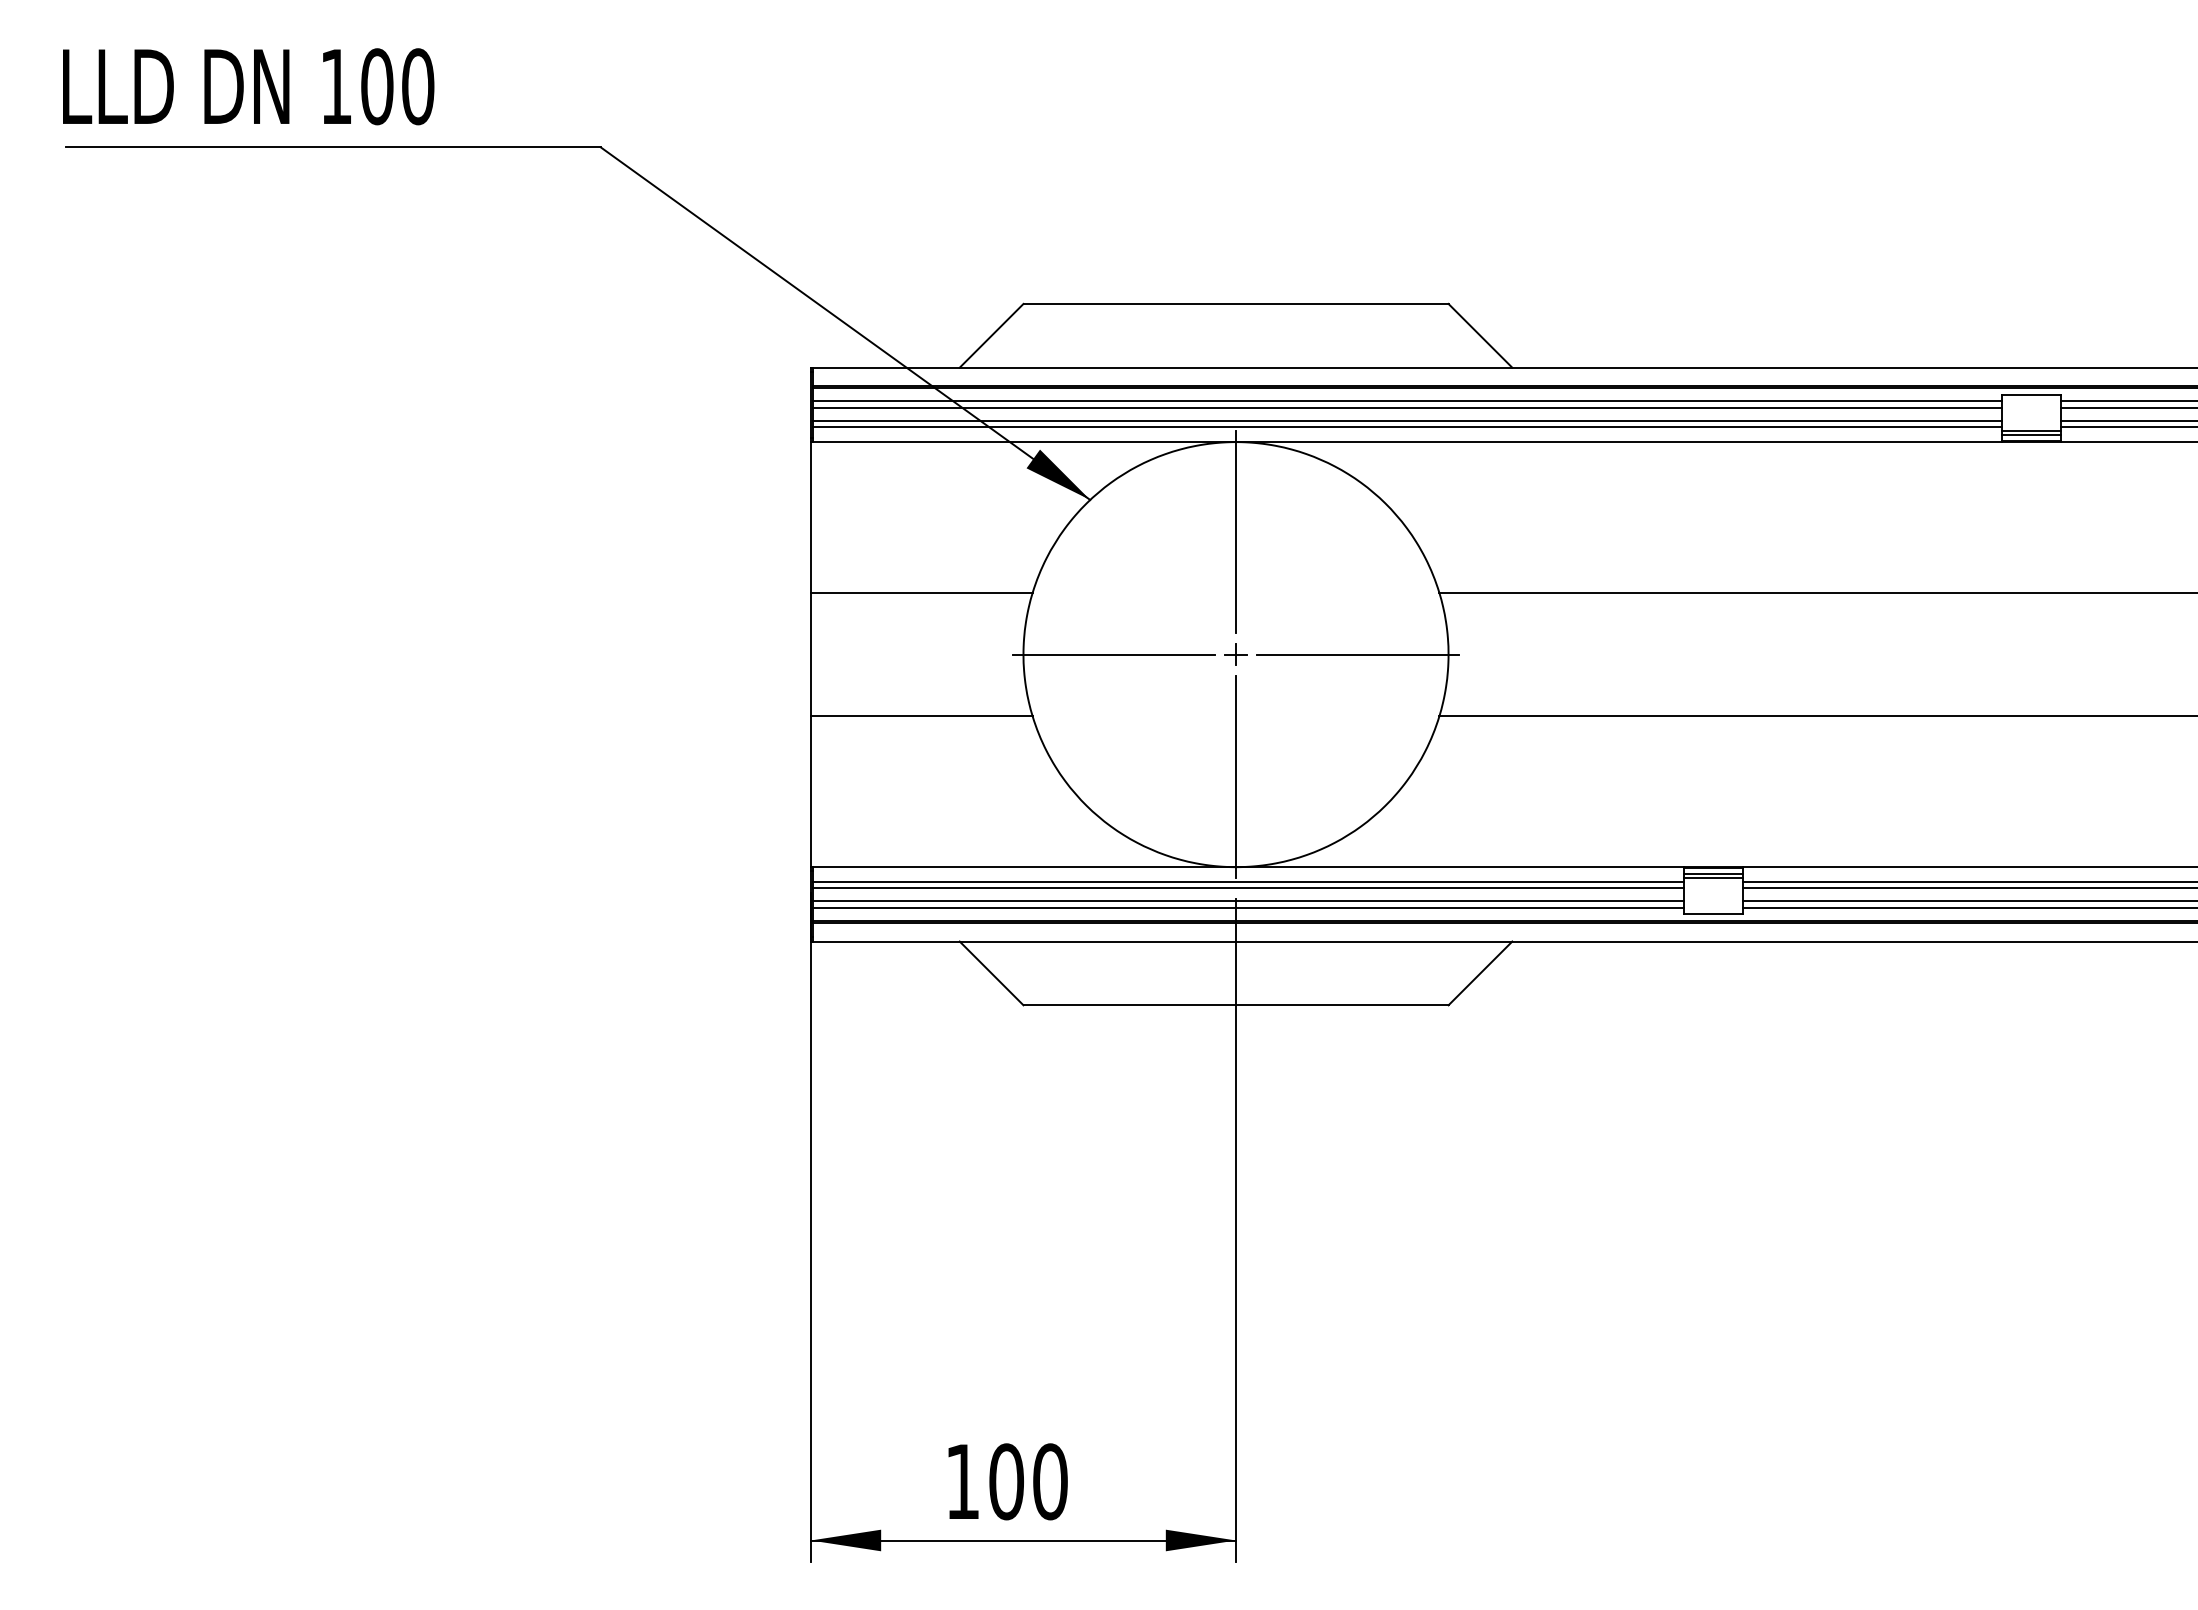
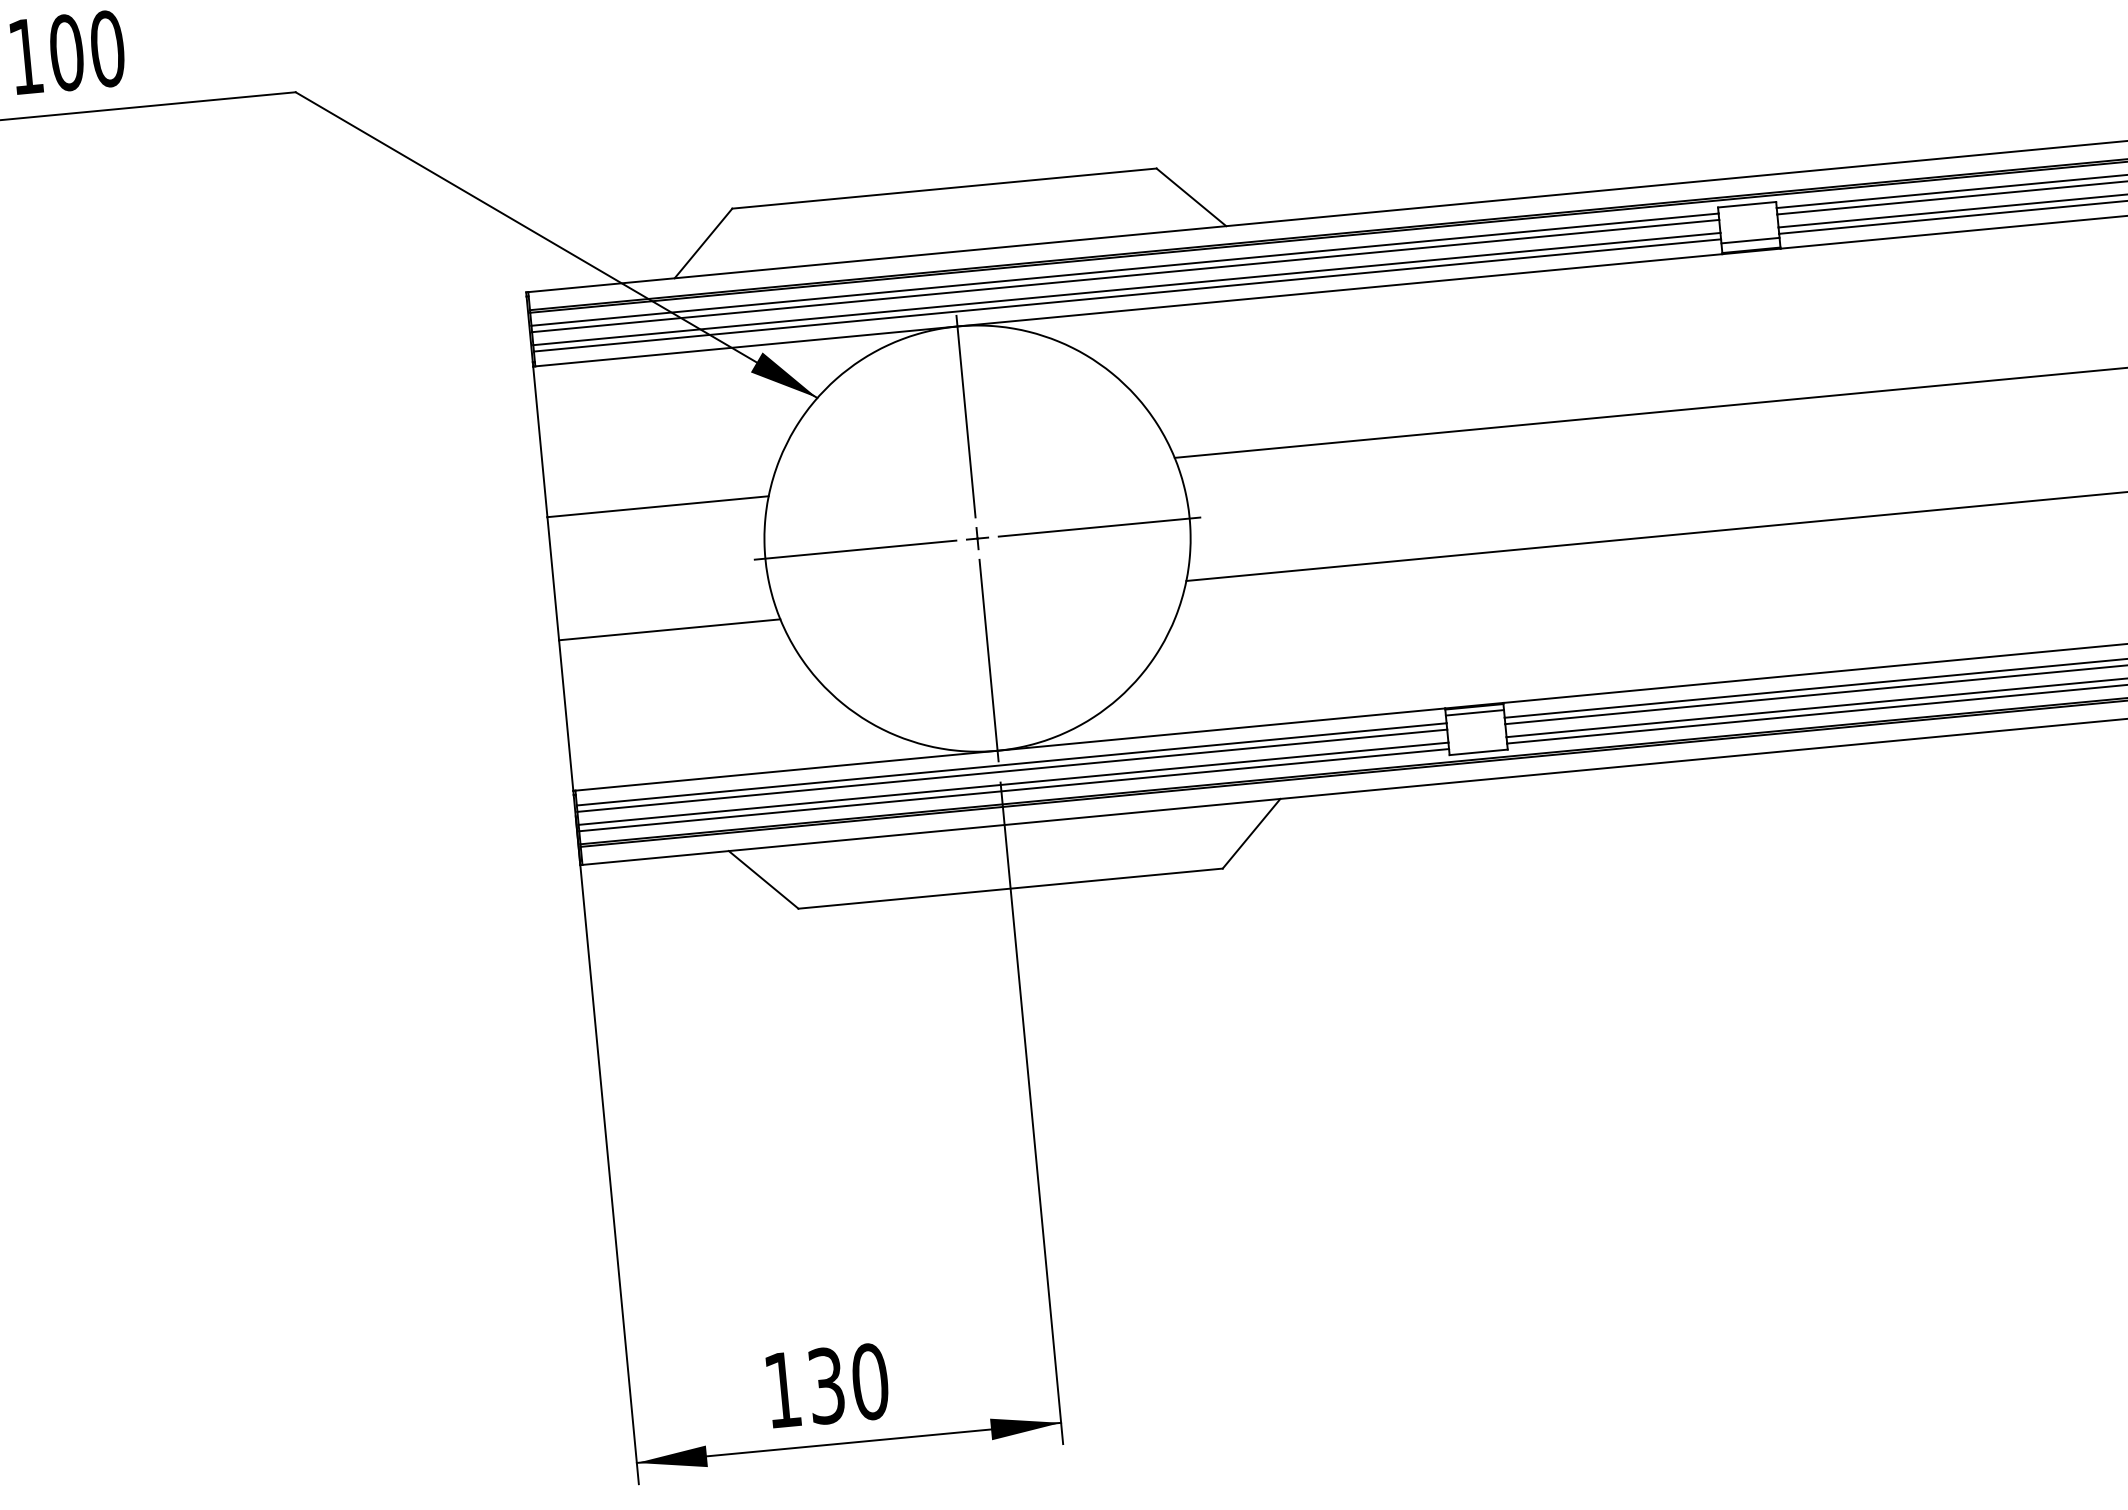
line: (2031, 434) -> (1750, 243), removed
line: (1713, 877) -> (1475, 716), removed
text: (1006, 1481) -> (826, 1385), 100 -> 130

